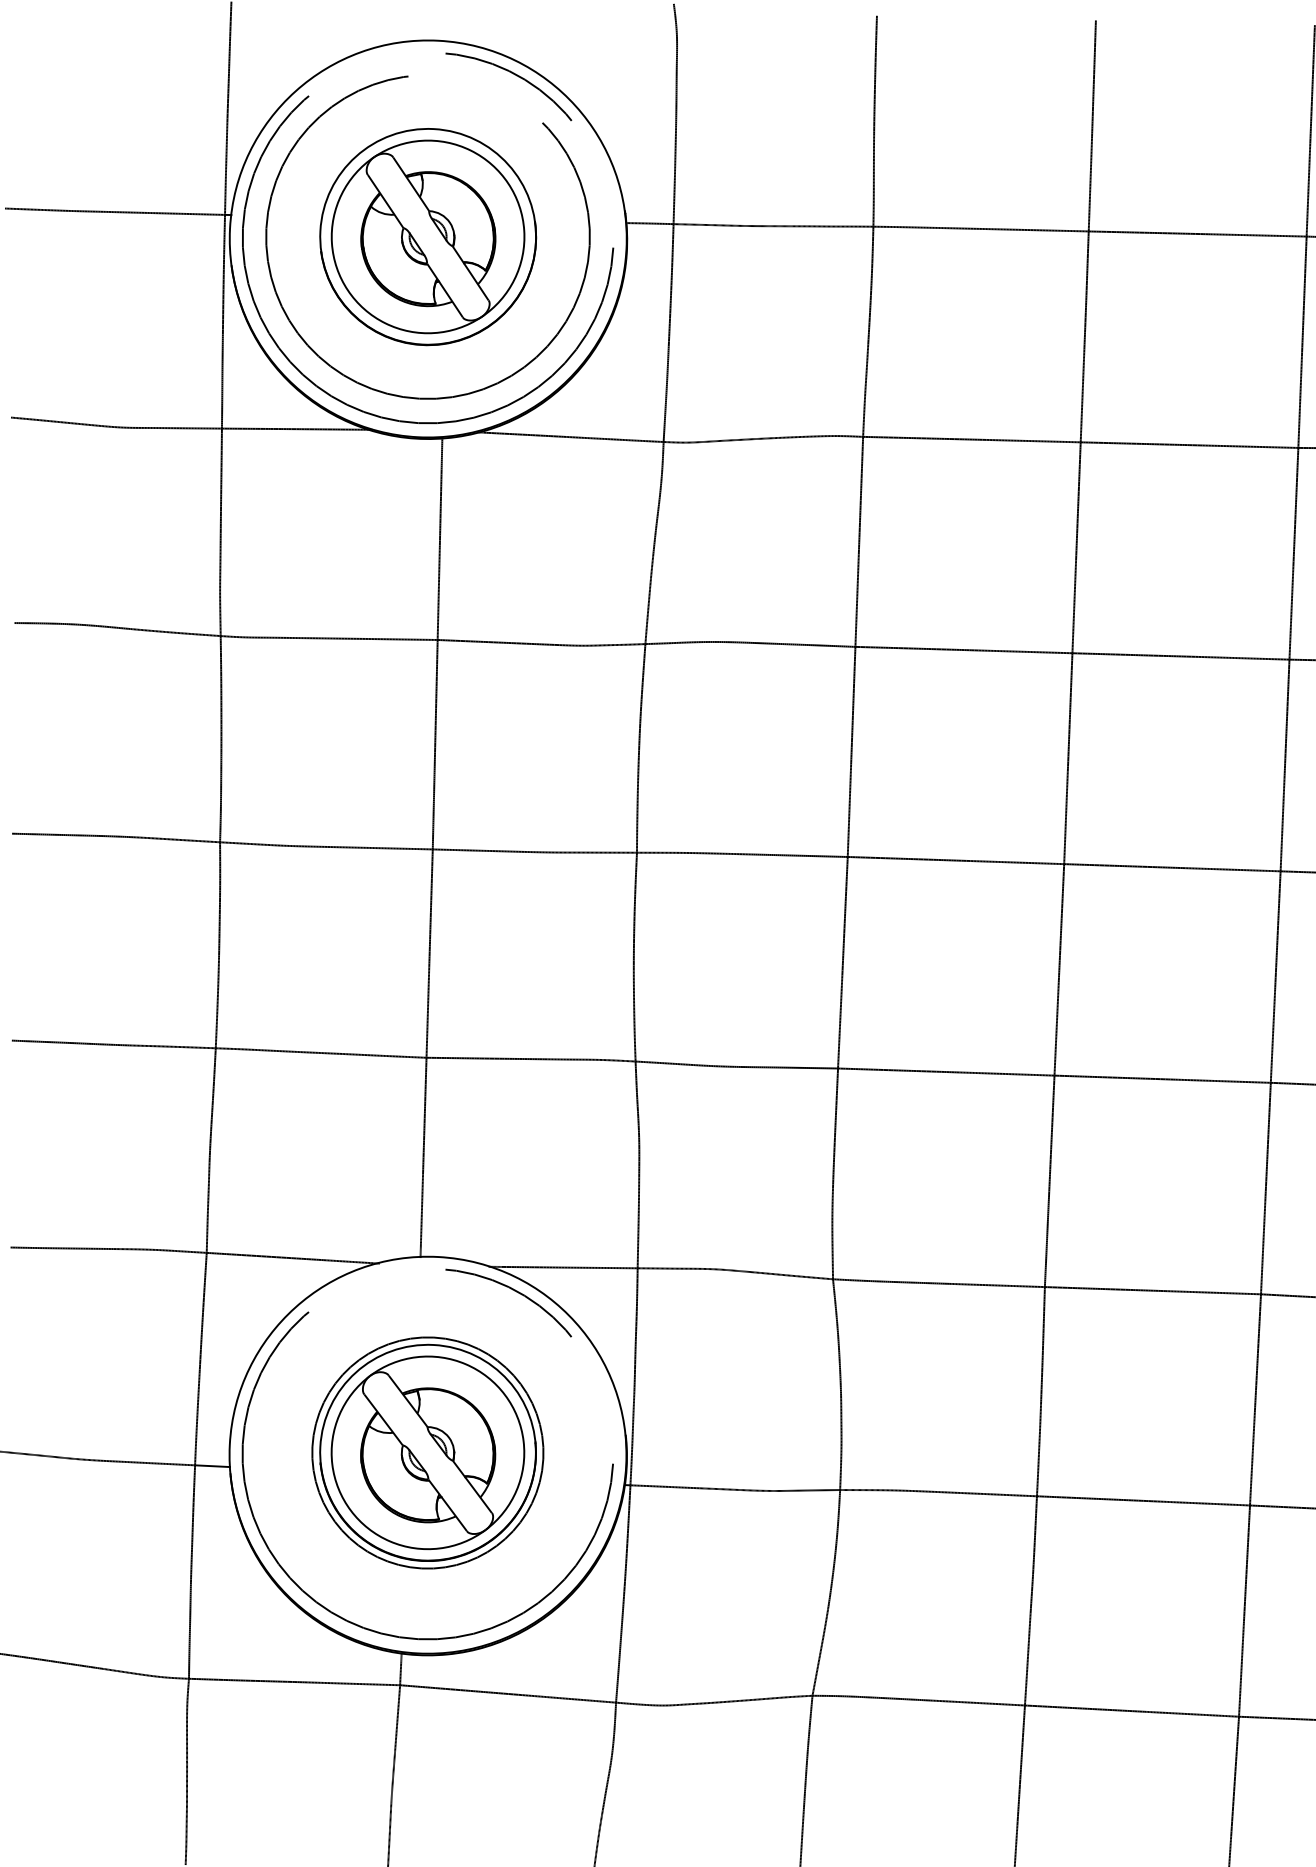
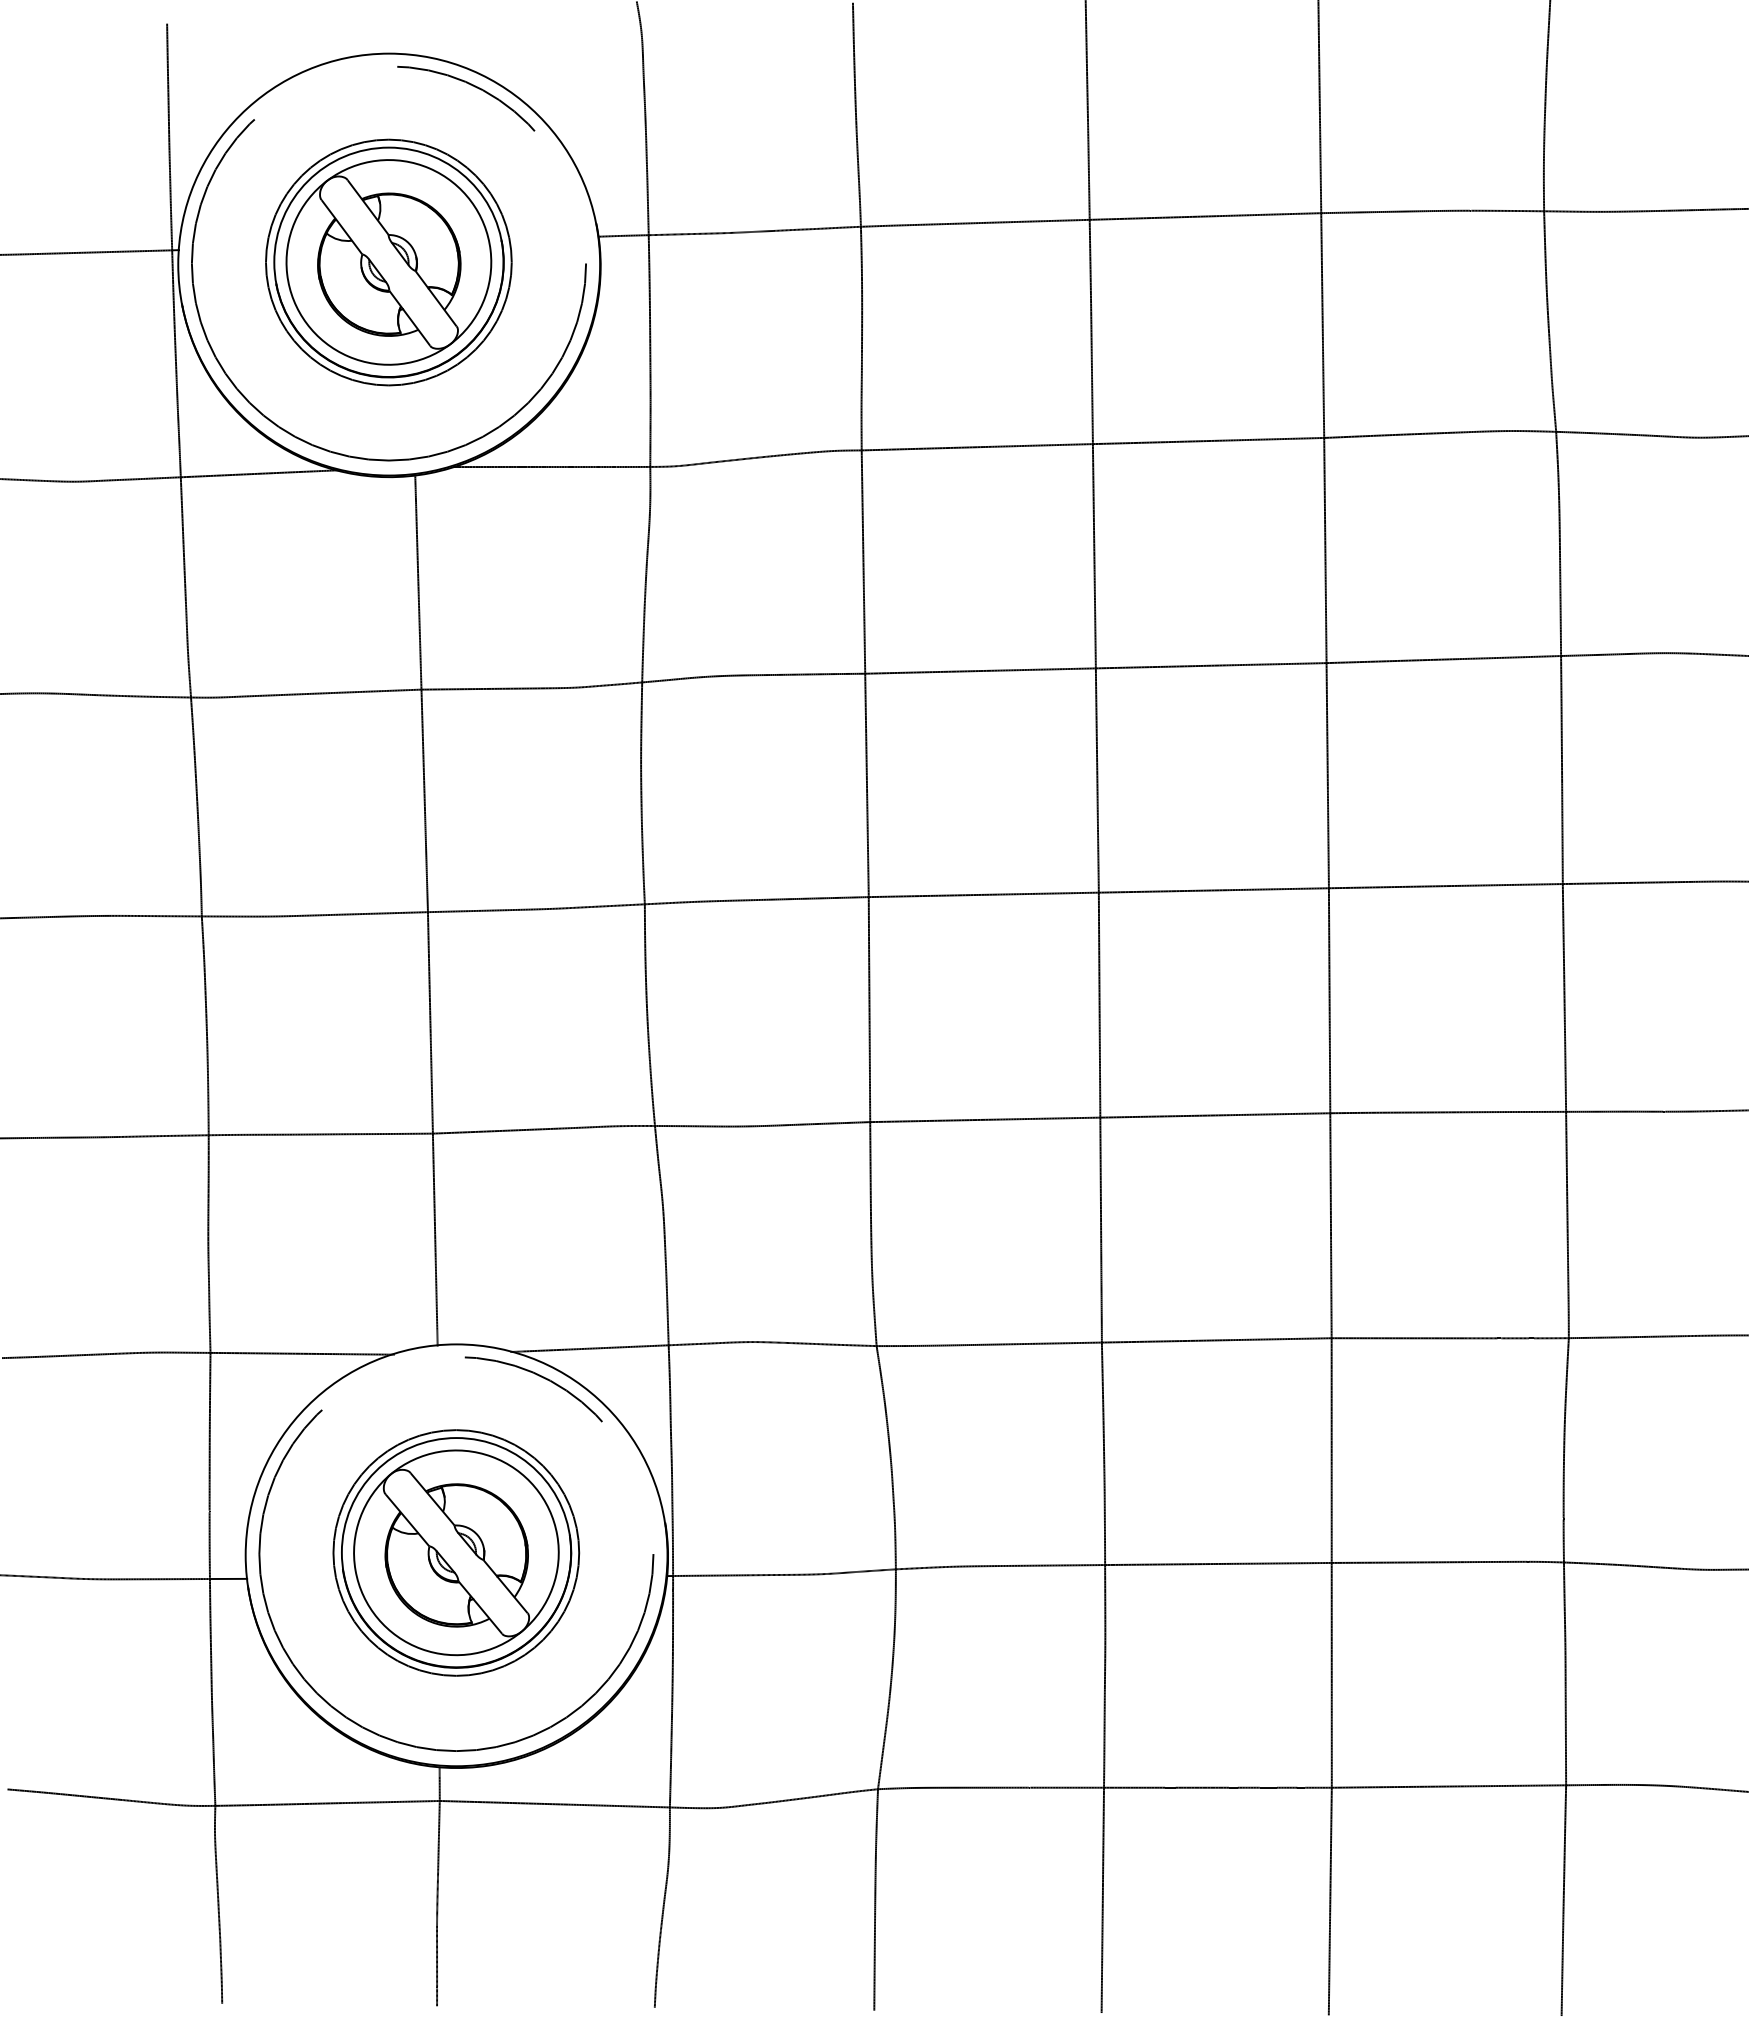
circle: (427, 236) -> (388, 262), size x0.71

